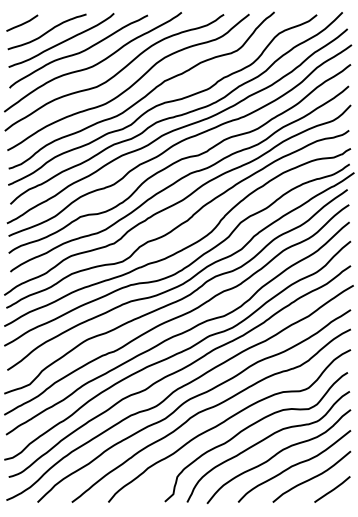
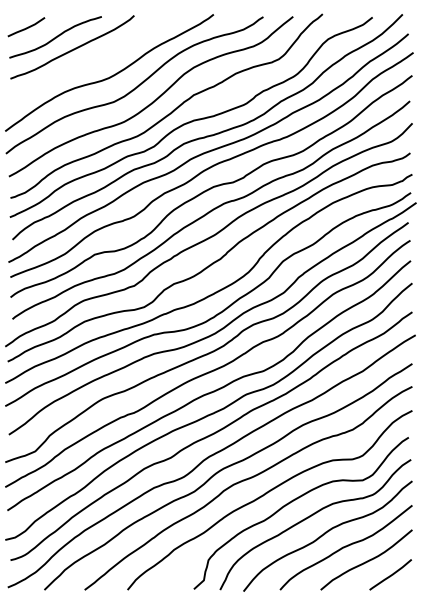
curve: (78, 52) -> (92, 61), removed

